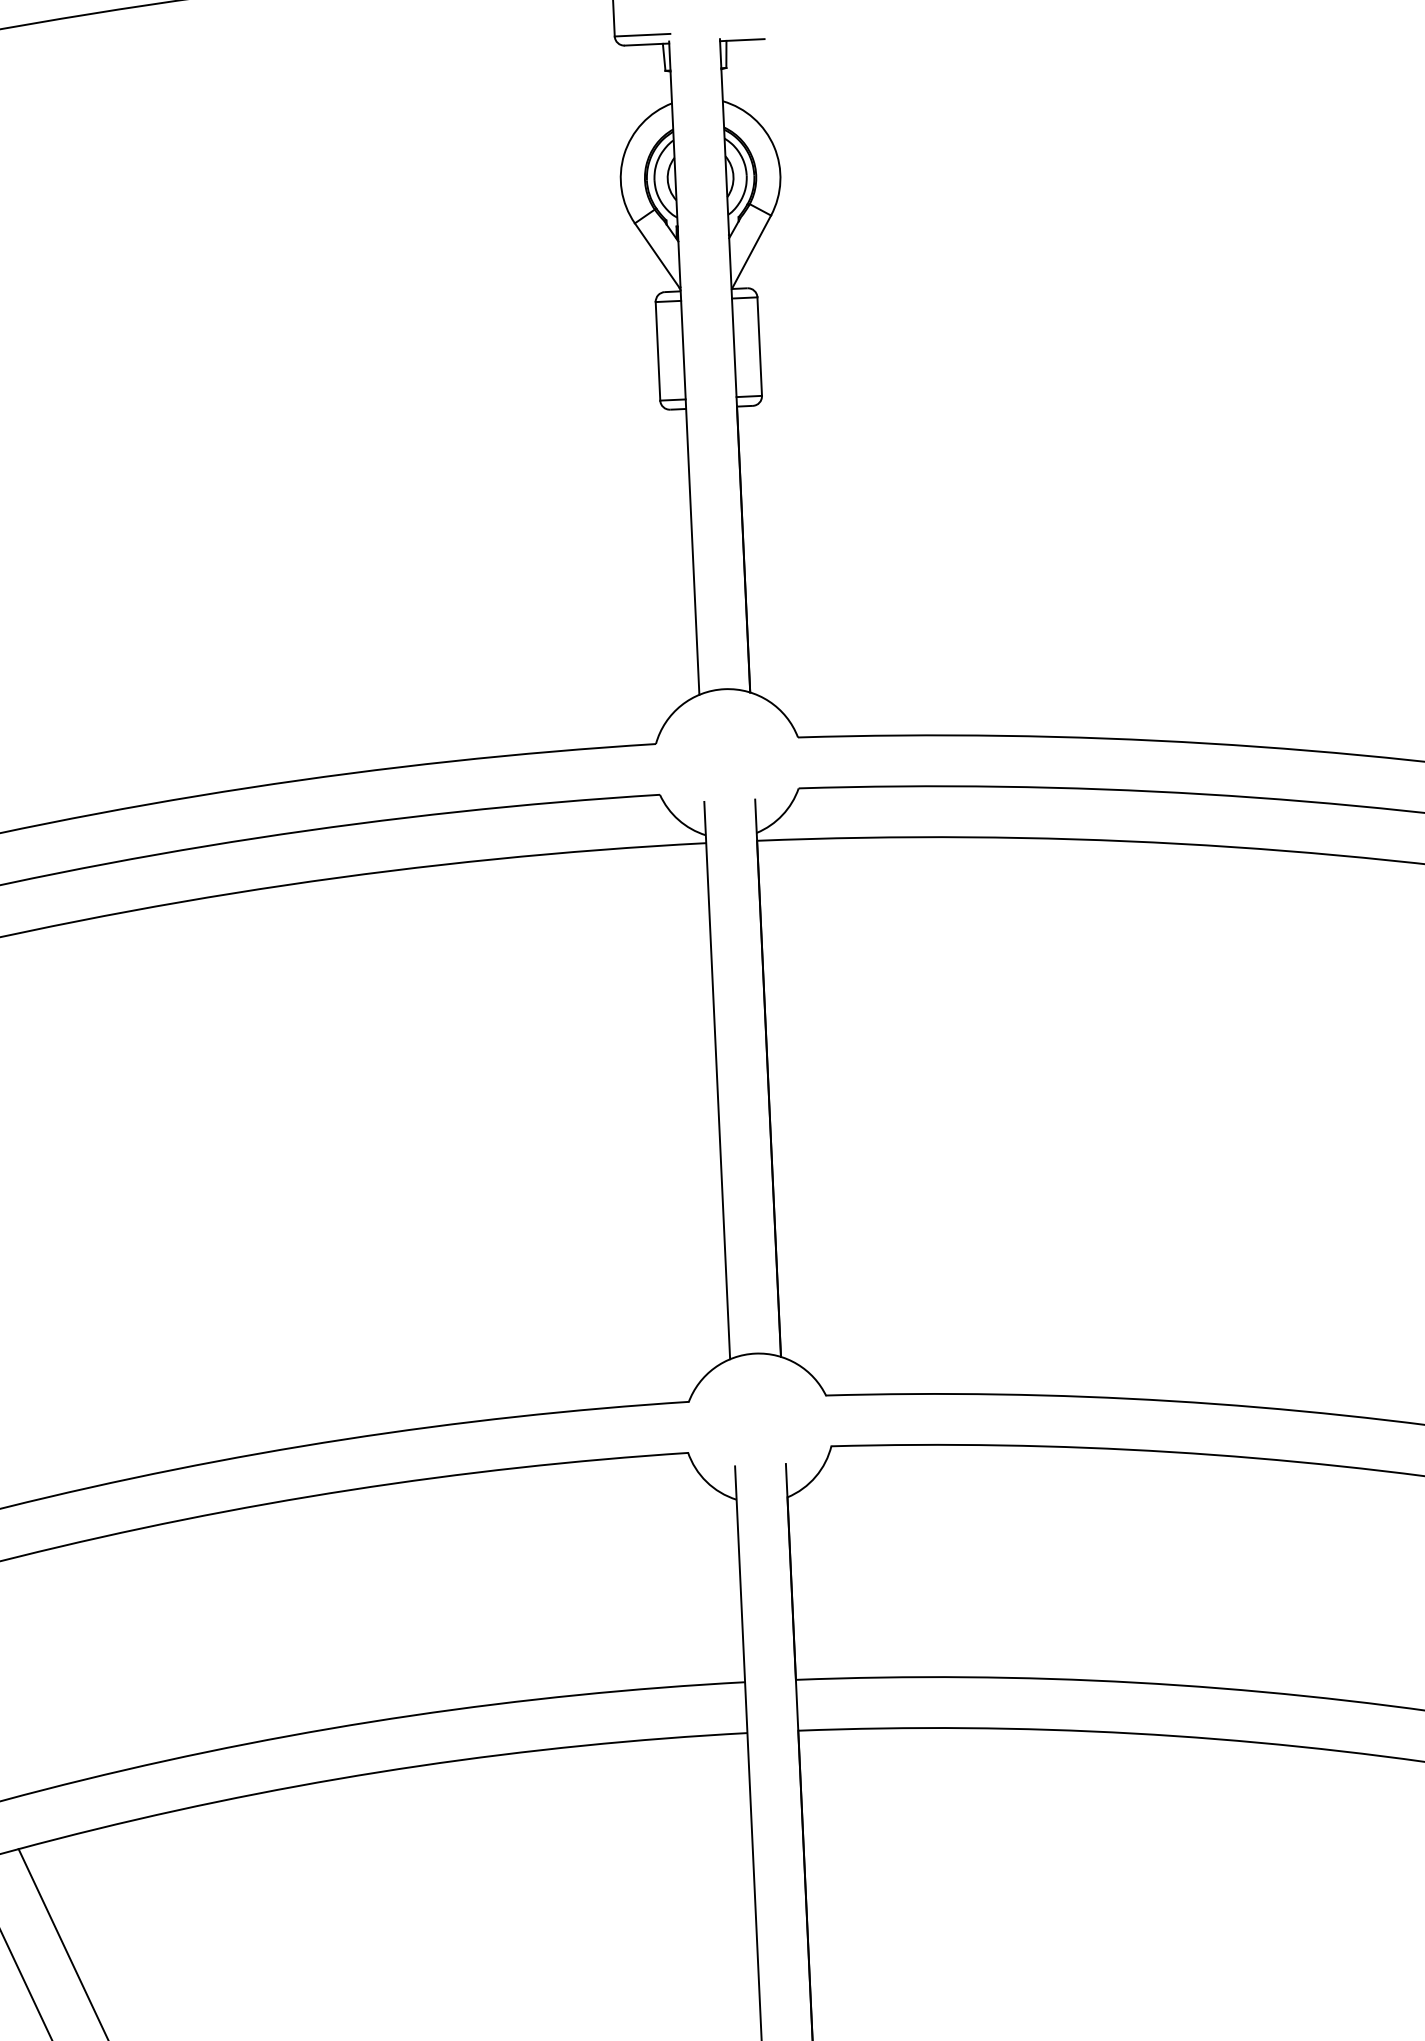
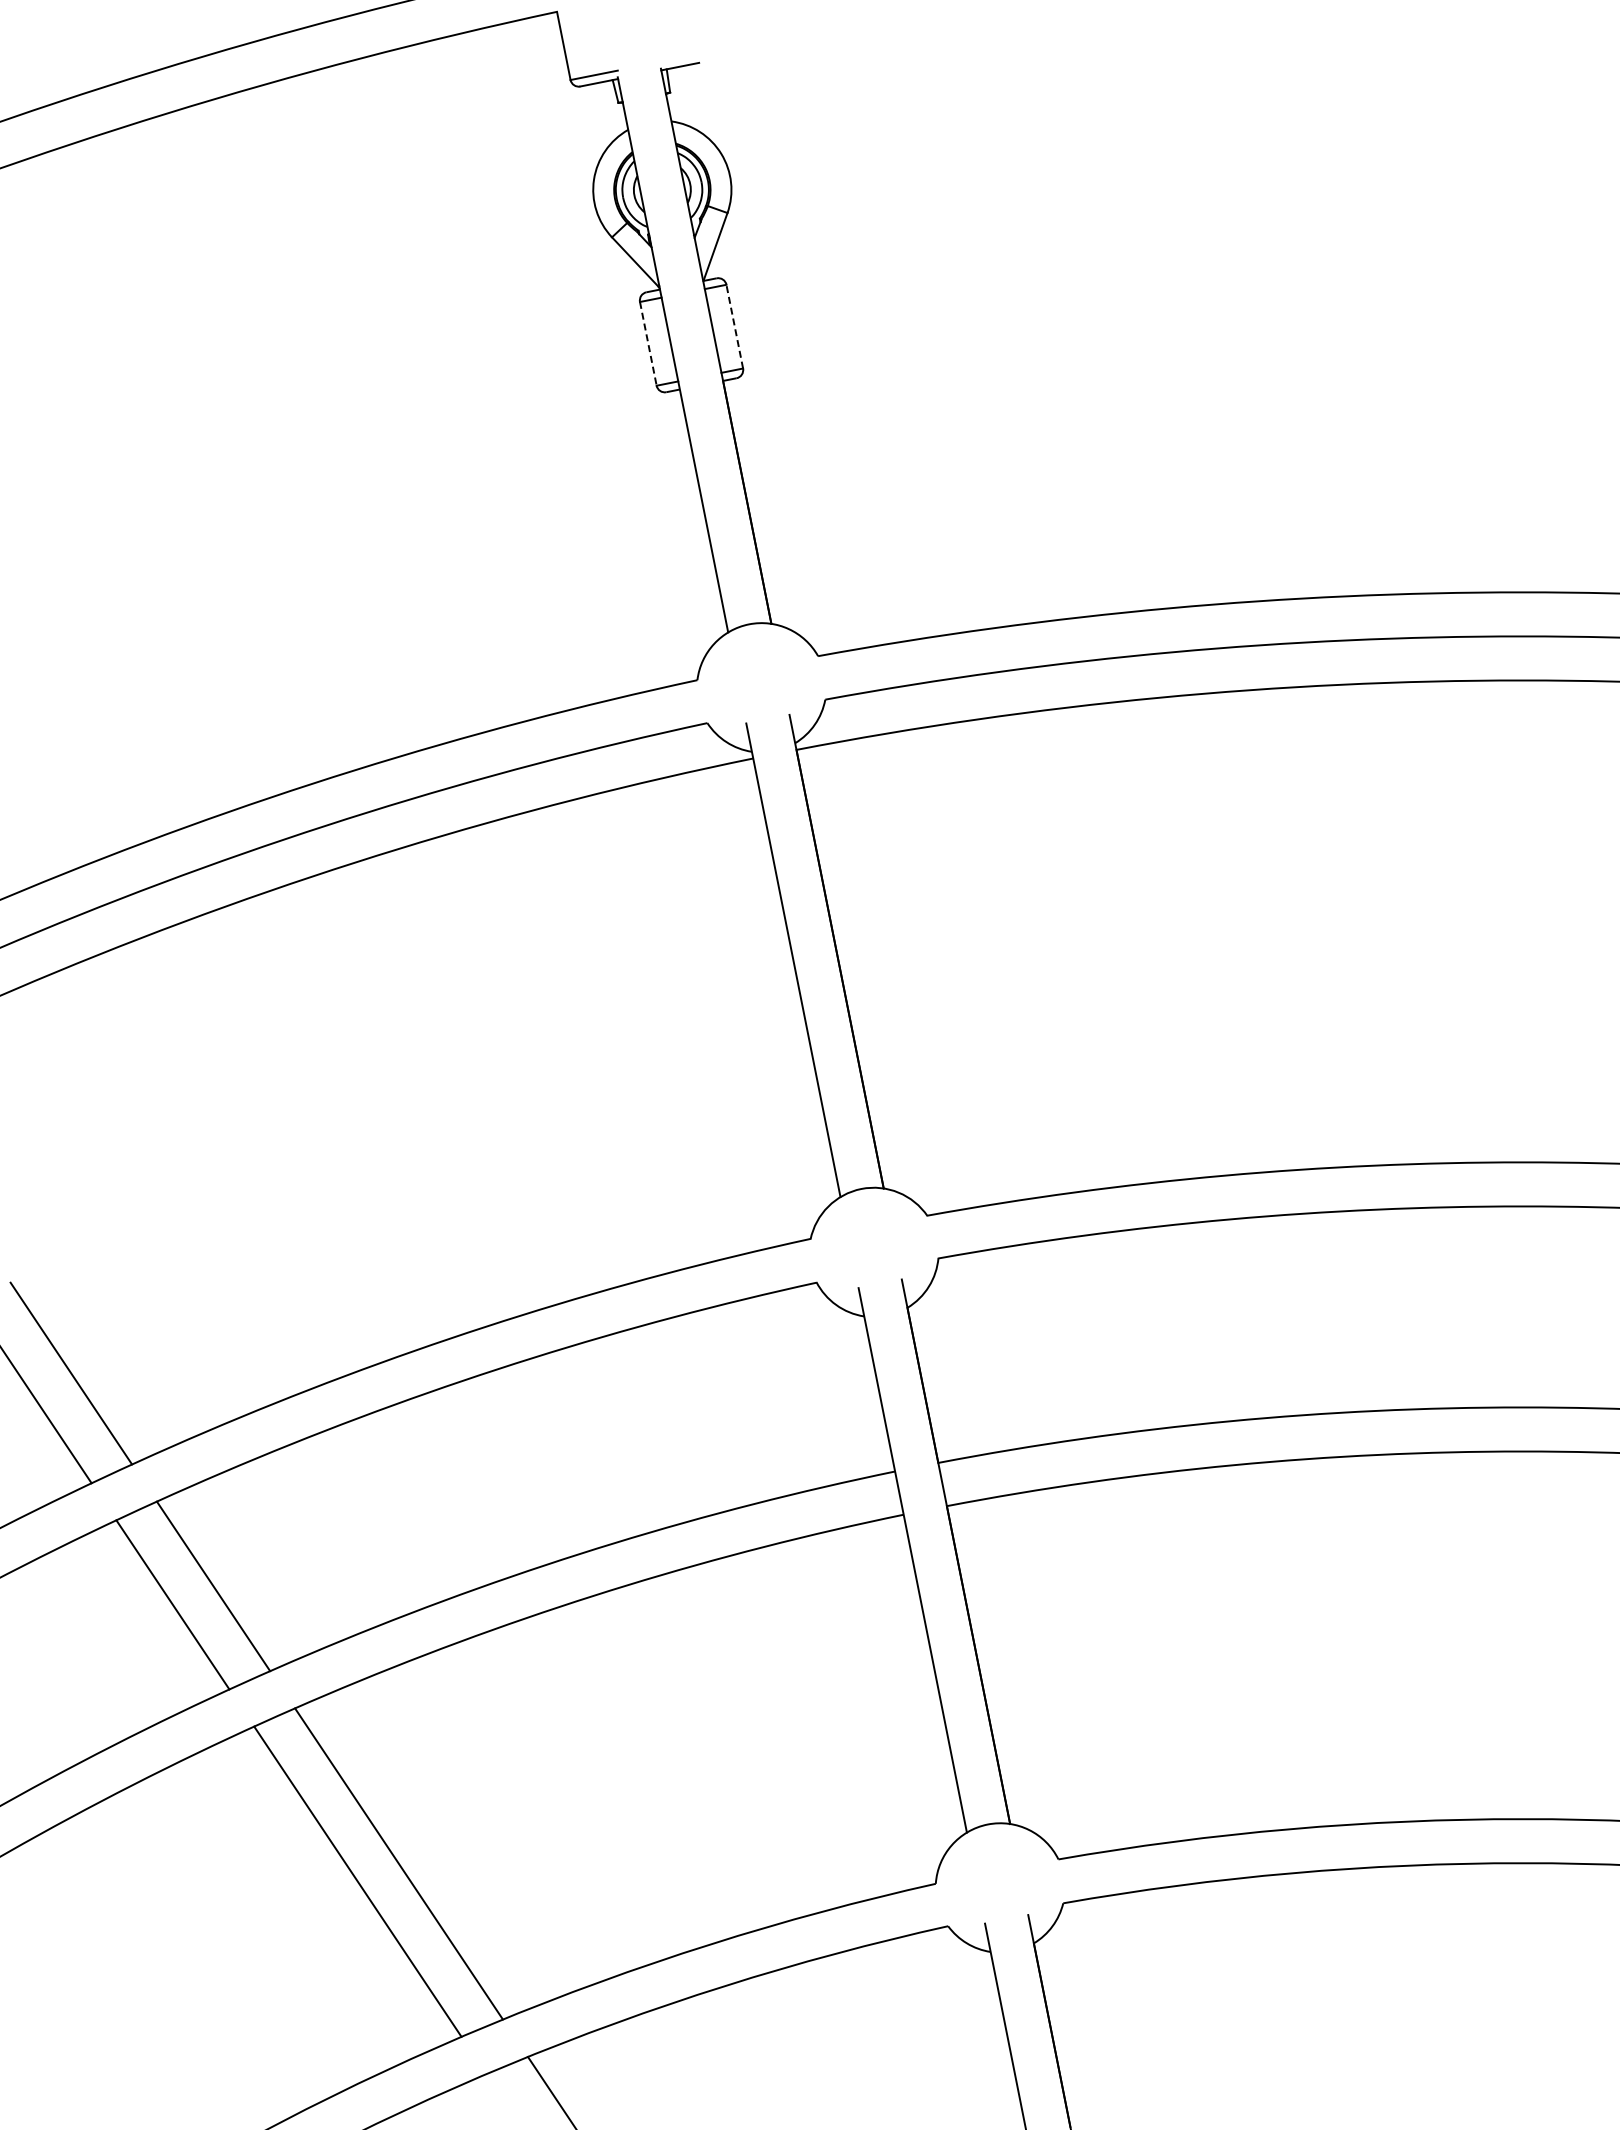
line: (759, 346) -> (734, 326), solid -> dashed
line: (658, 350) -> (648, 343), solid -> dashed

